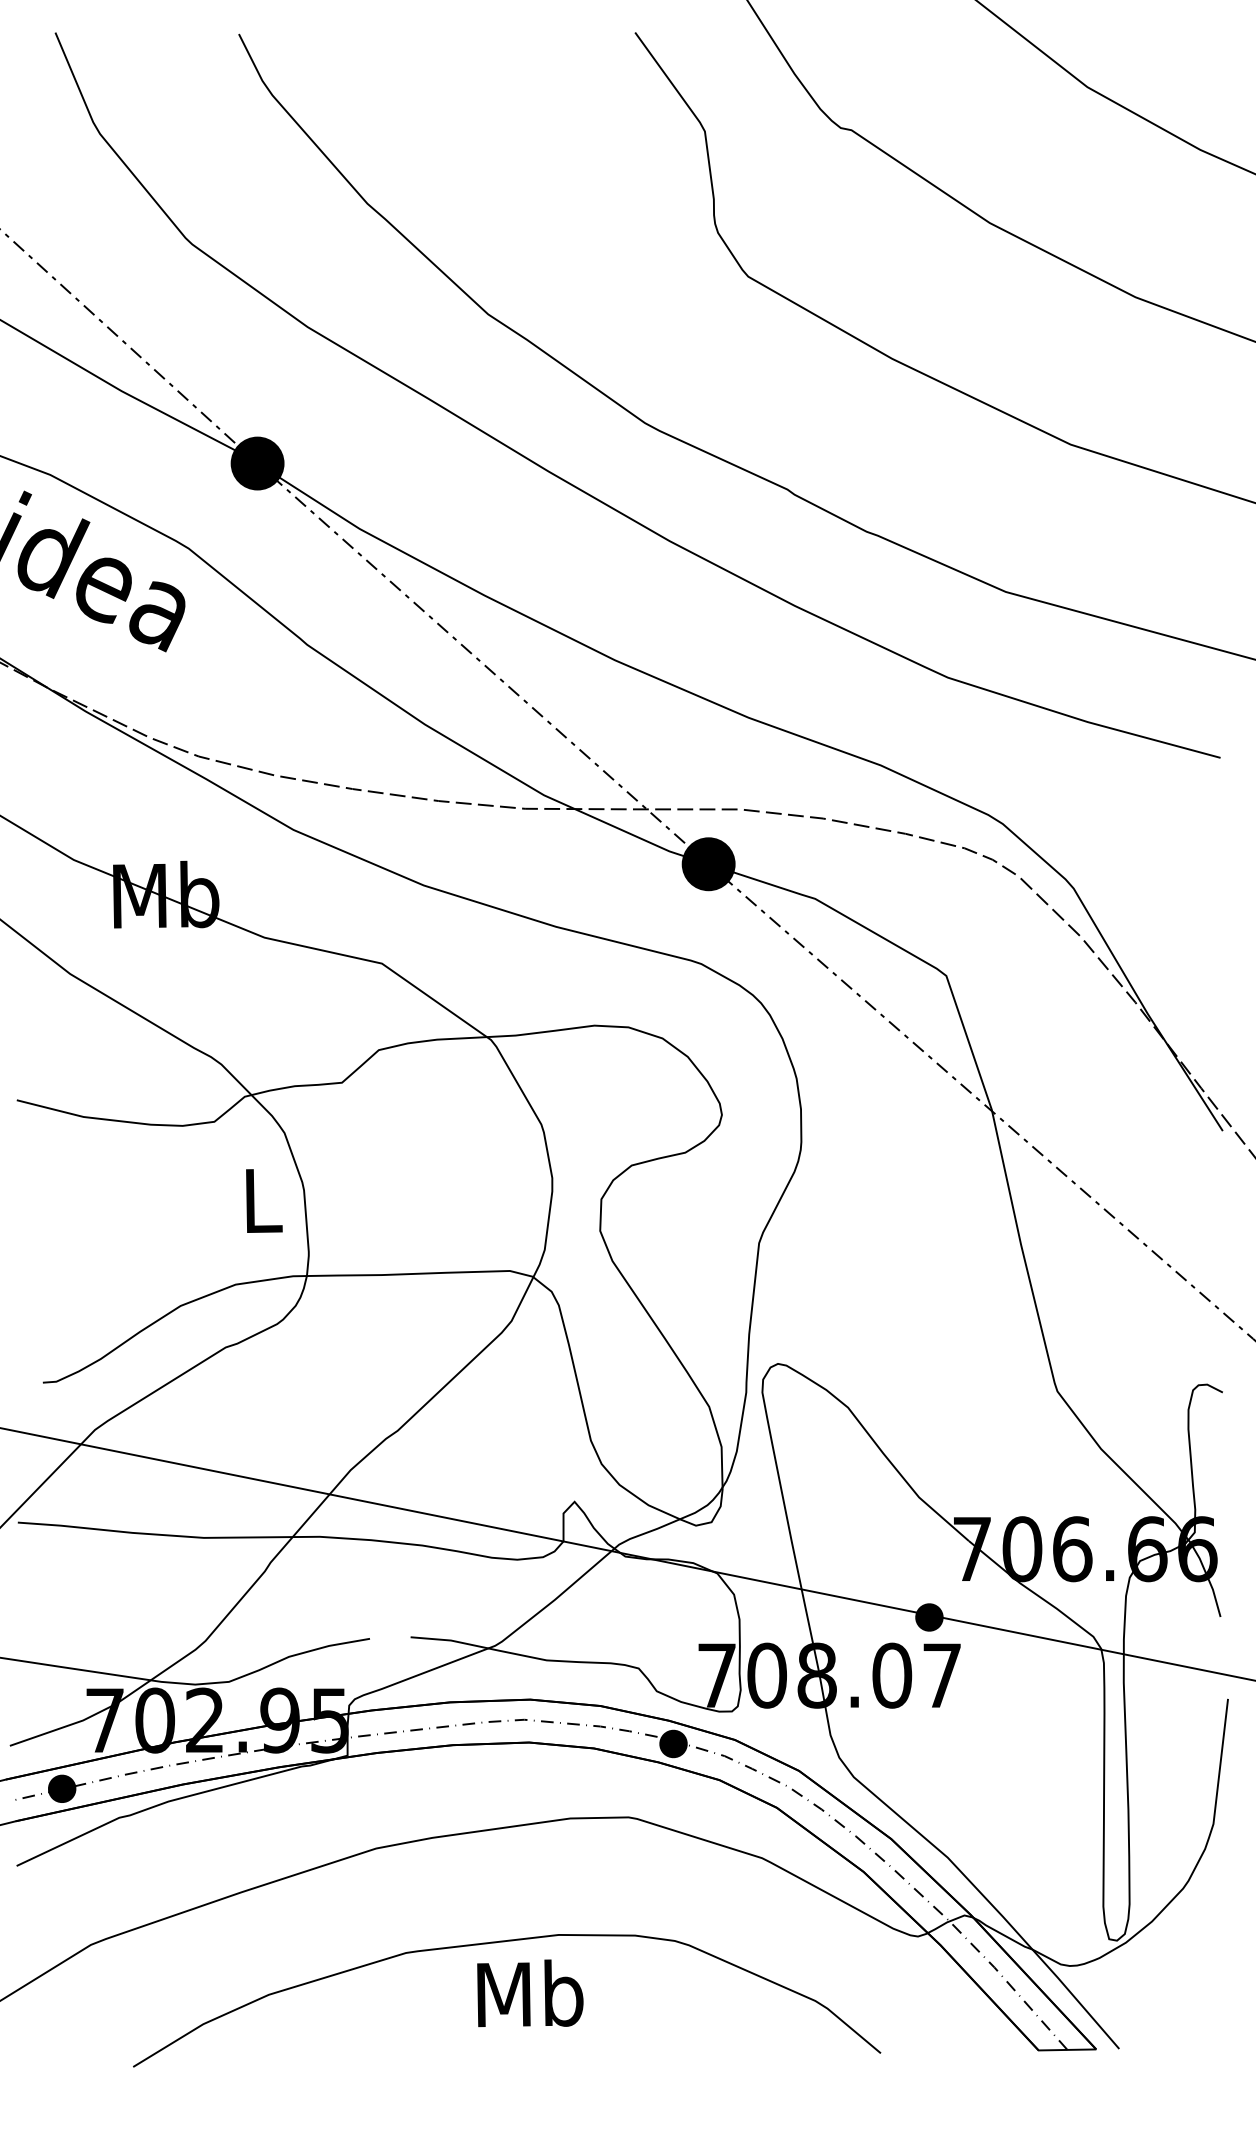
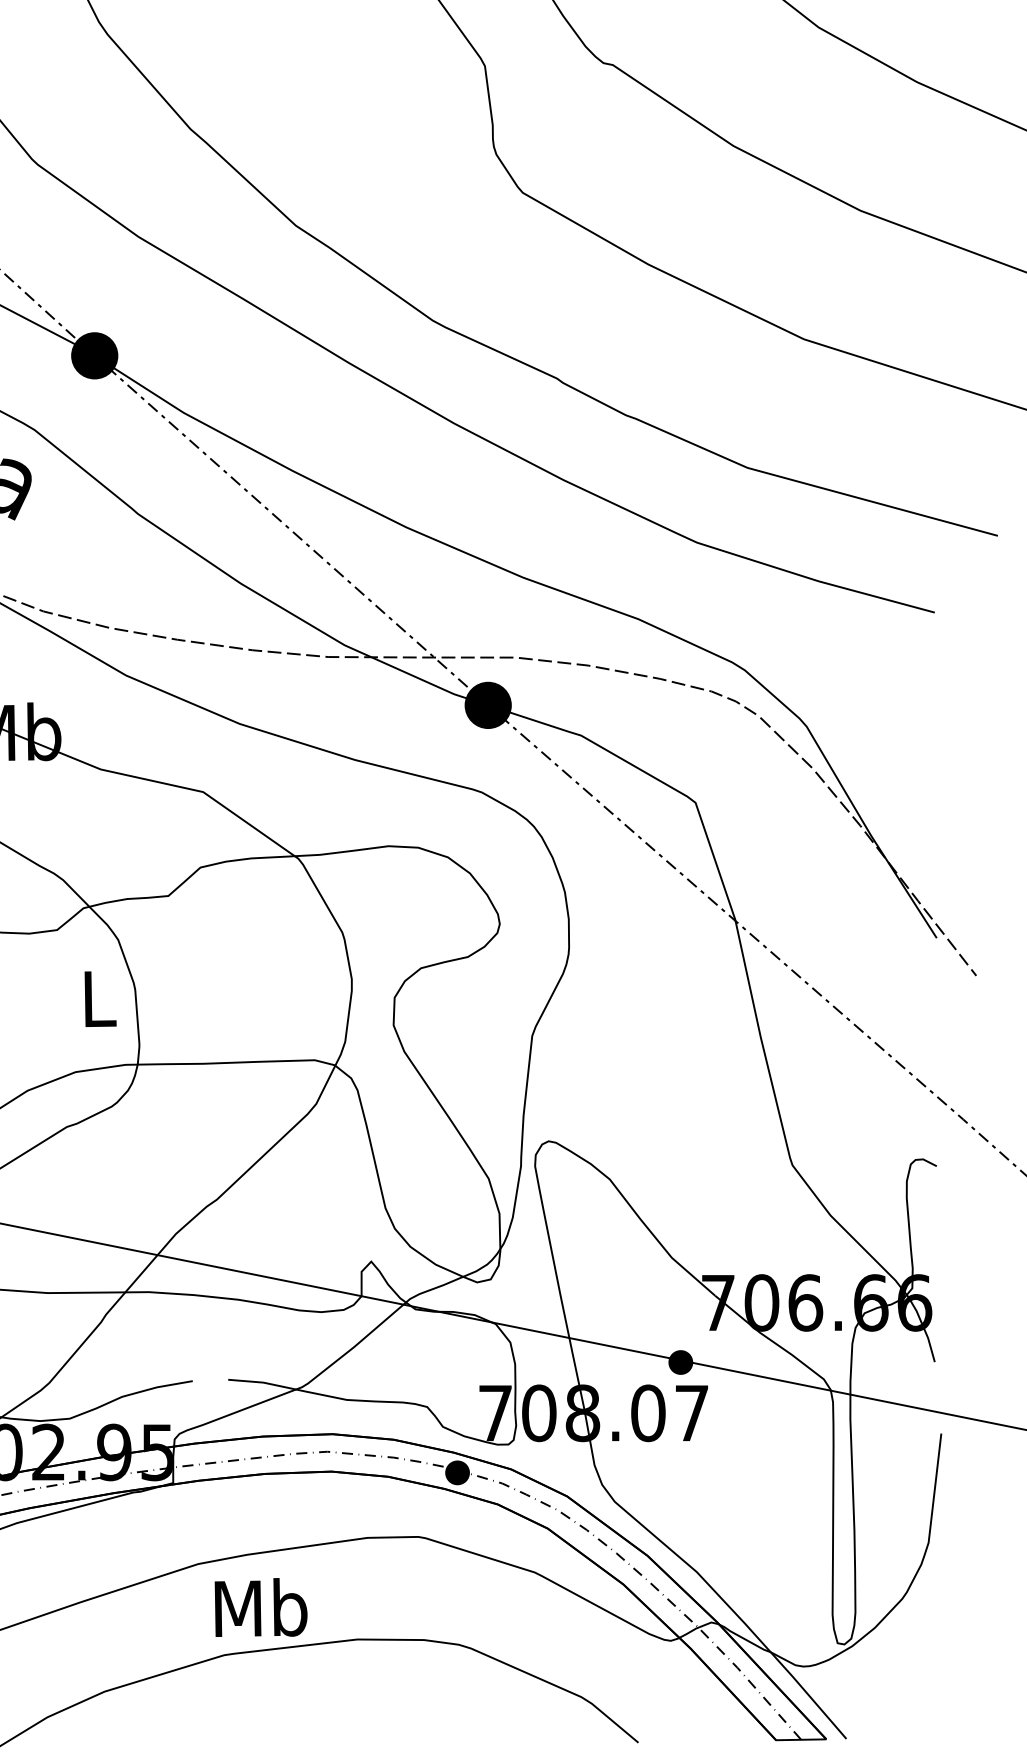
text: (530, 1993) -> (261, 1607), moved

